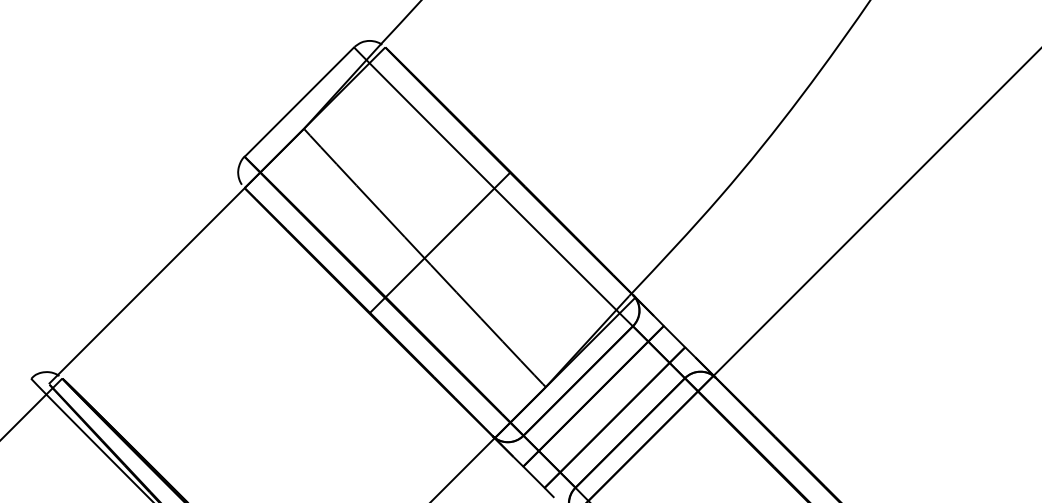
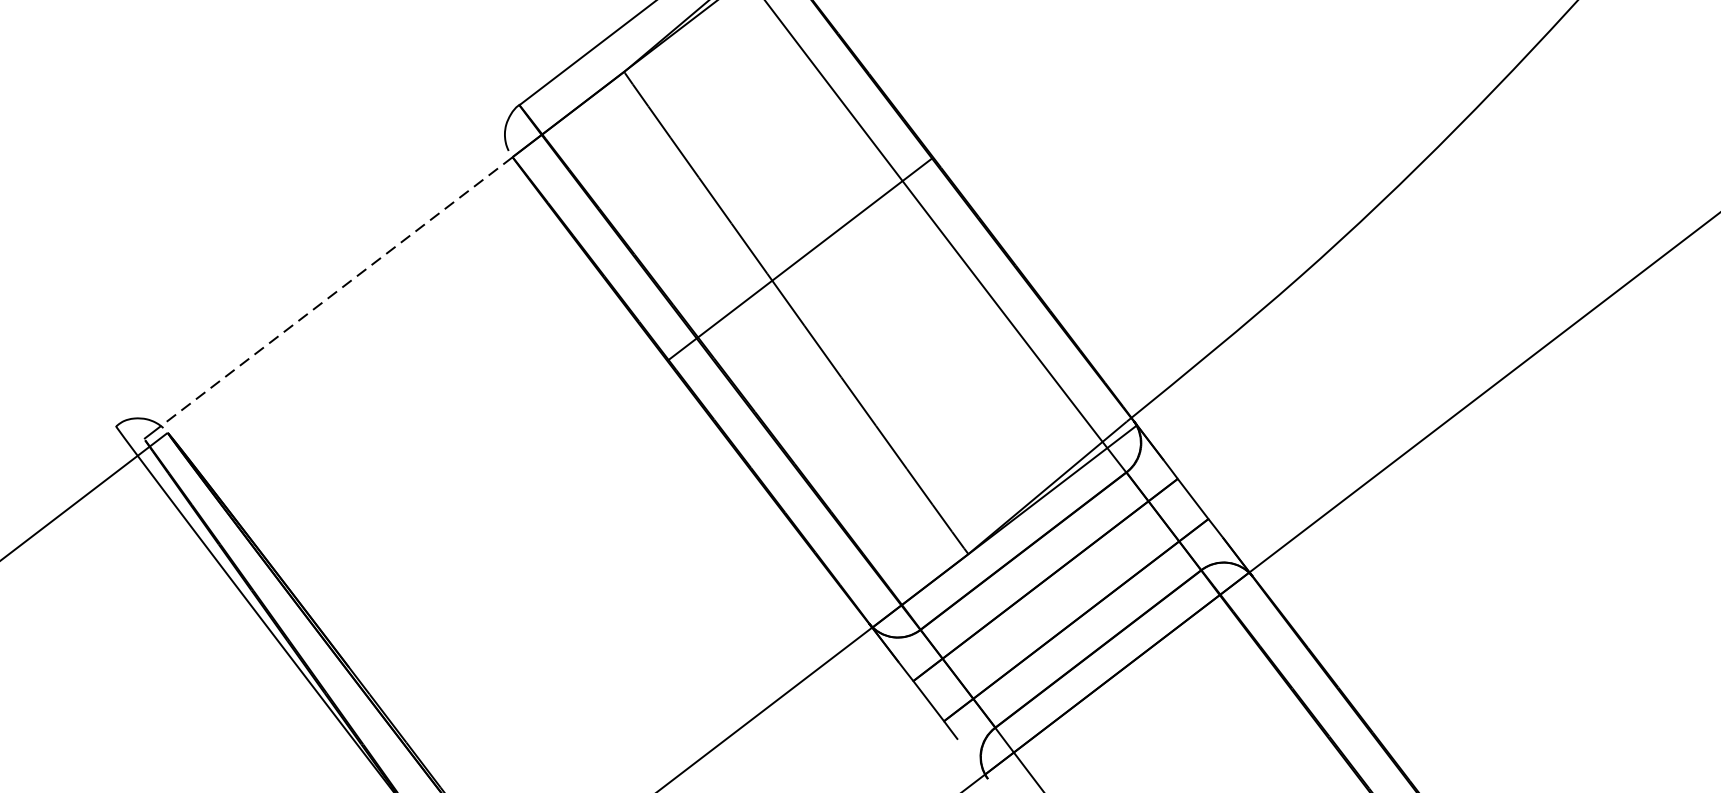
line: (439, 242) -> (799, 258), moved
line: (150, 282) -> (335, 292), solid -> dashed

